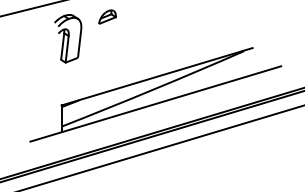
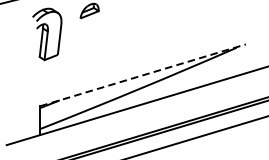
line: (157, 76) -> (143, 75), solid -> dashed

